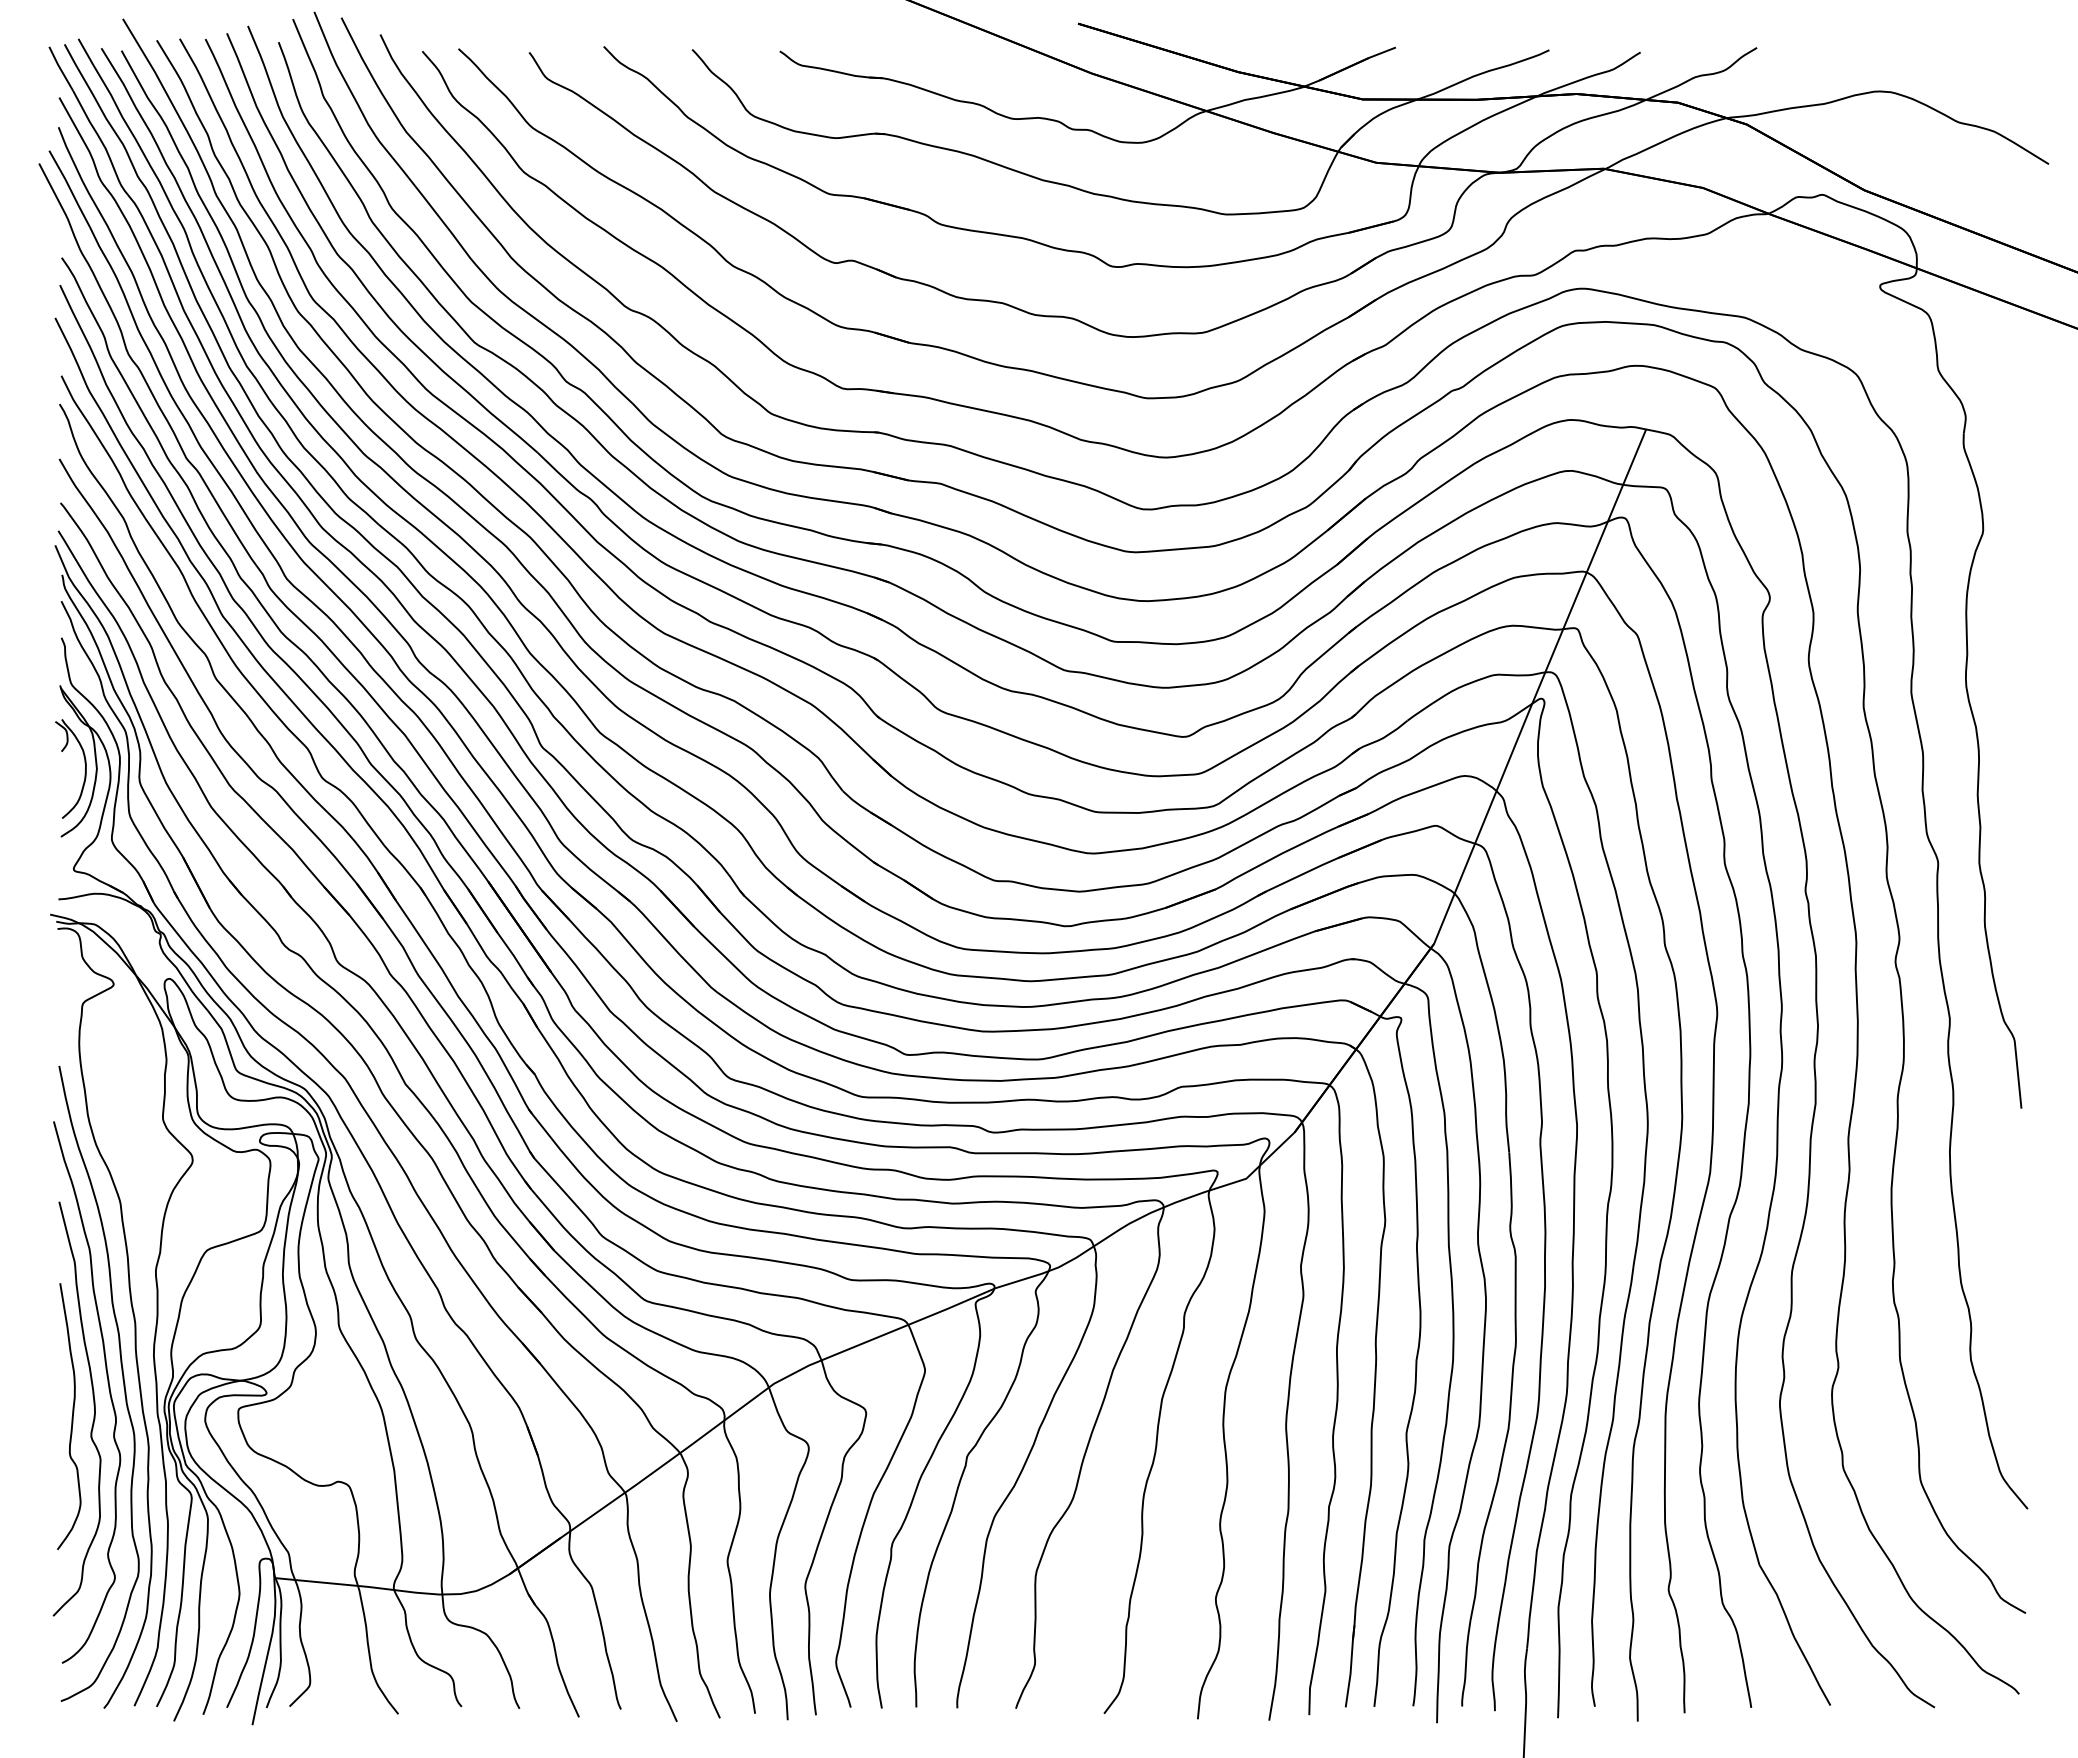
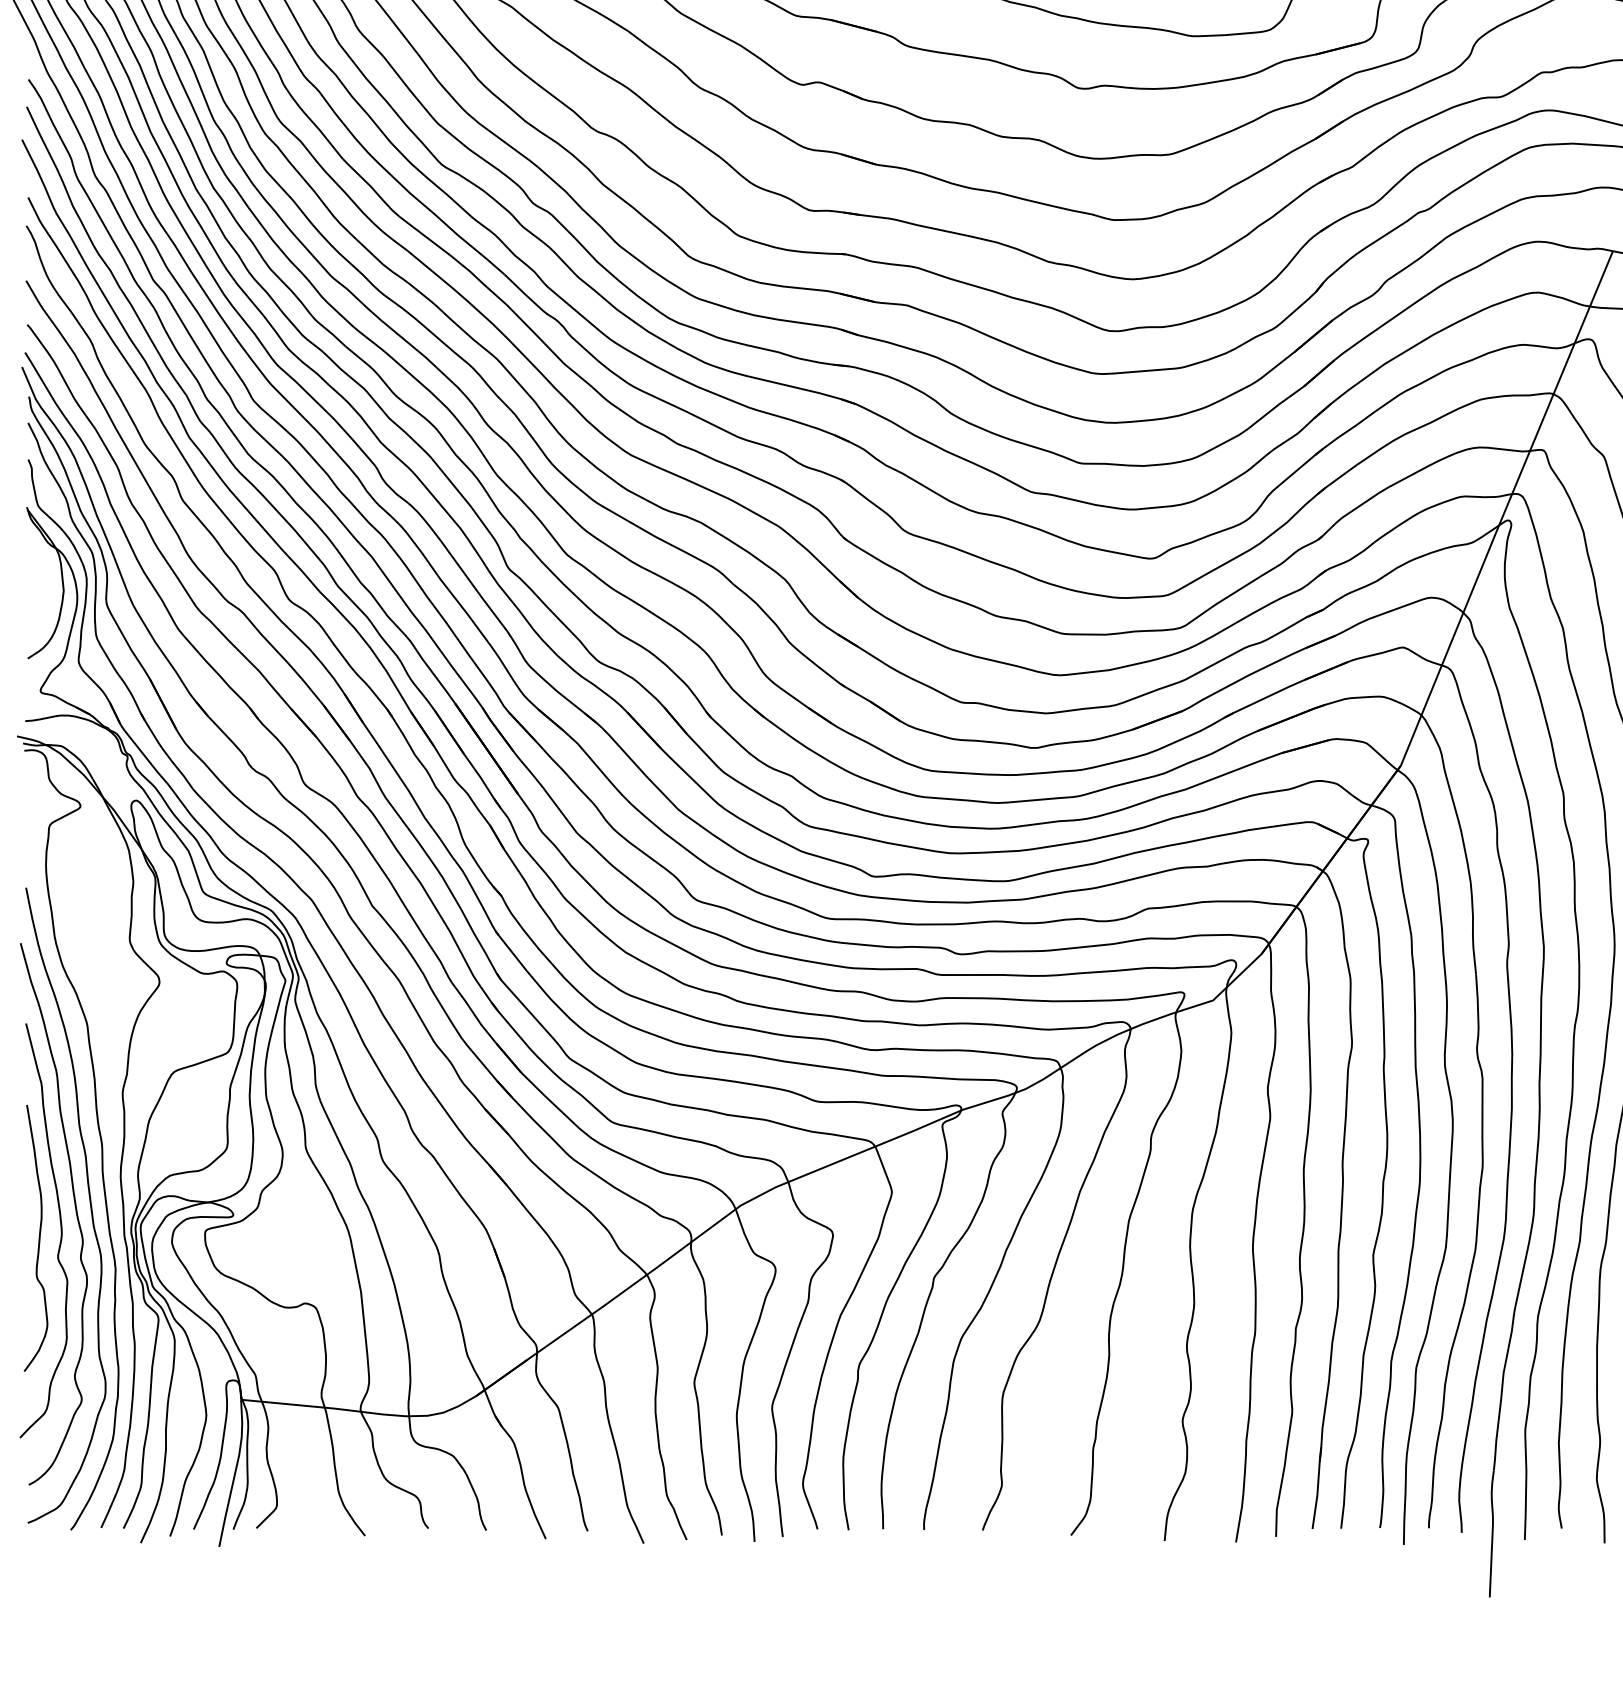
part: (84, 763) -> (51, 585), removed

